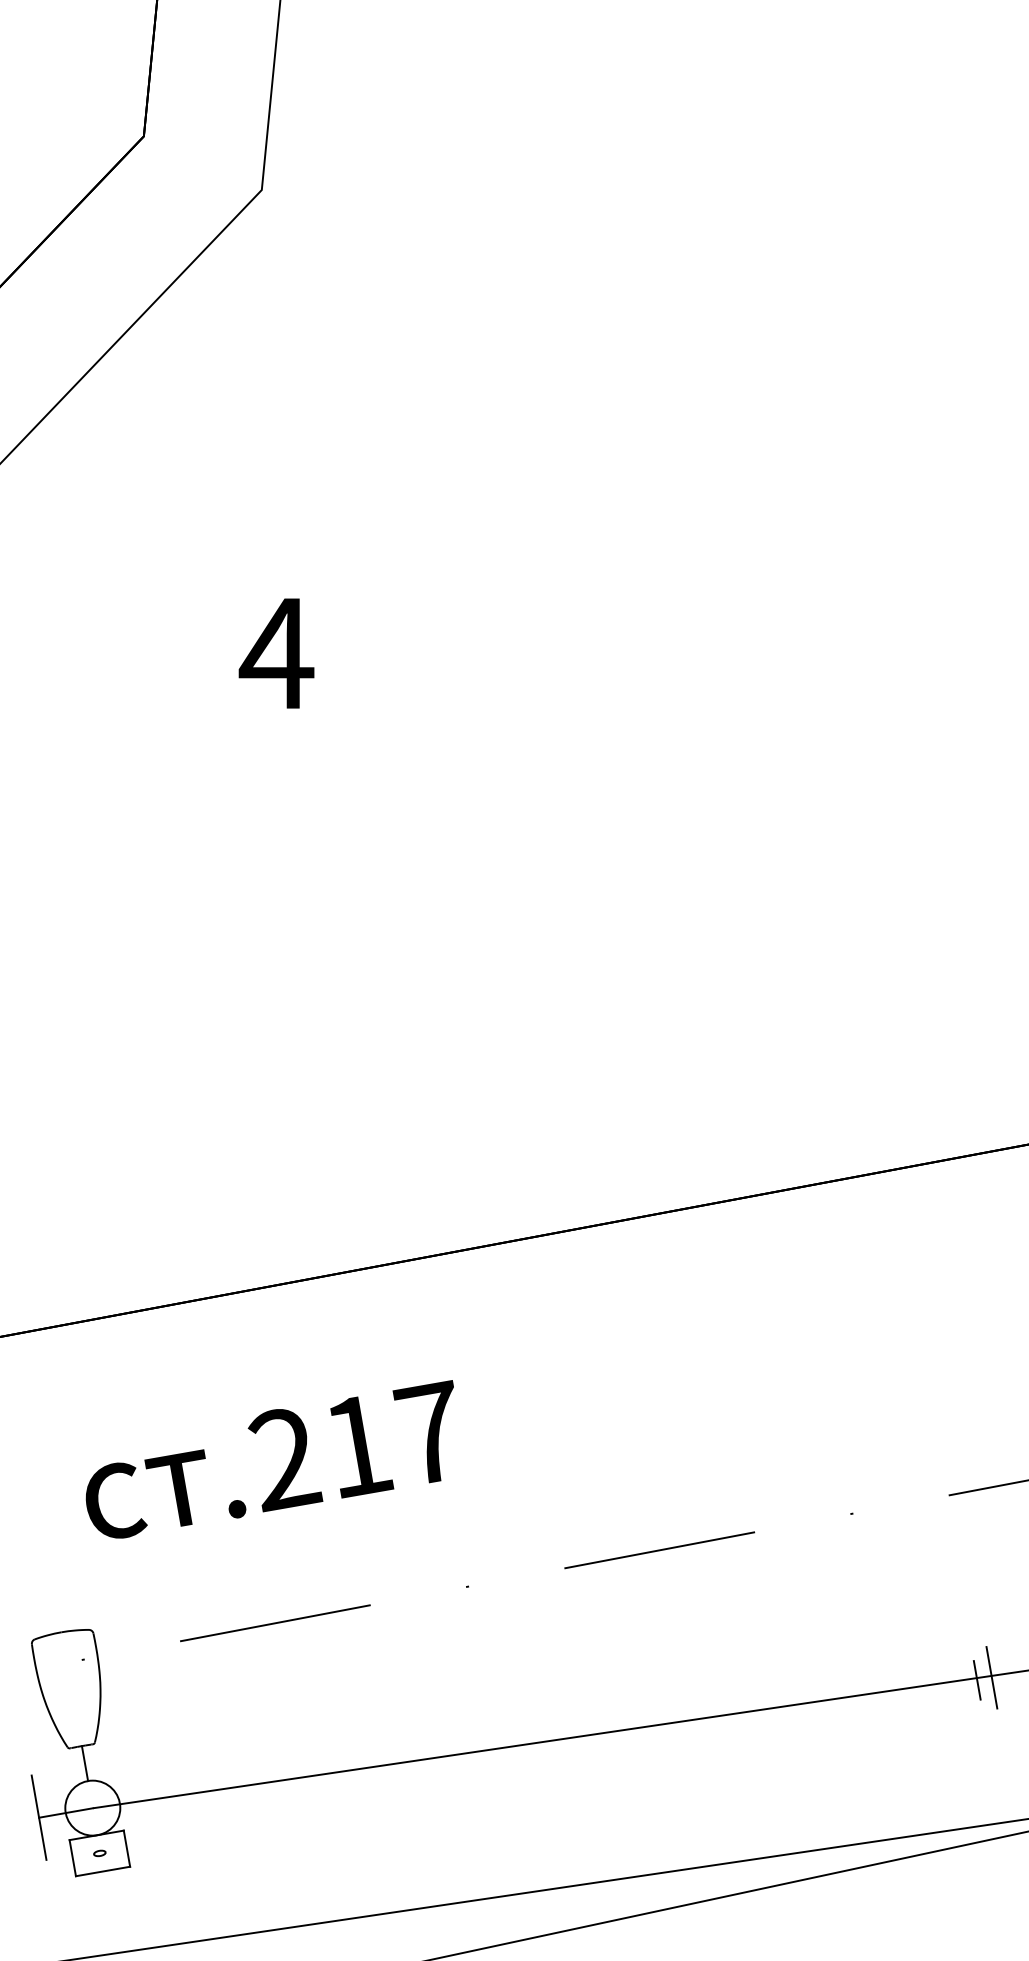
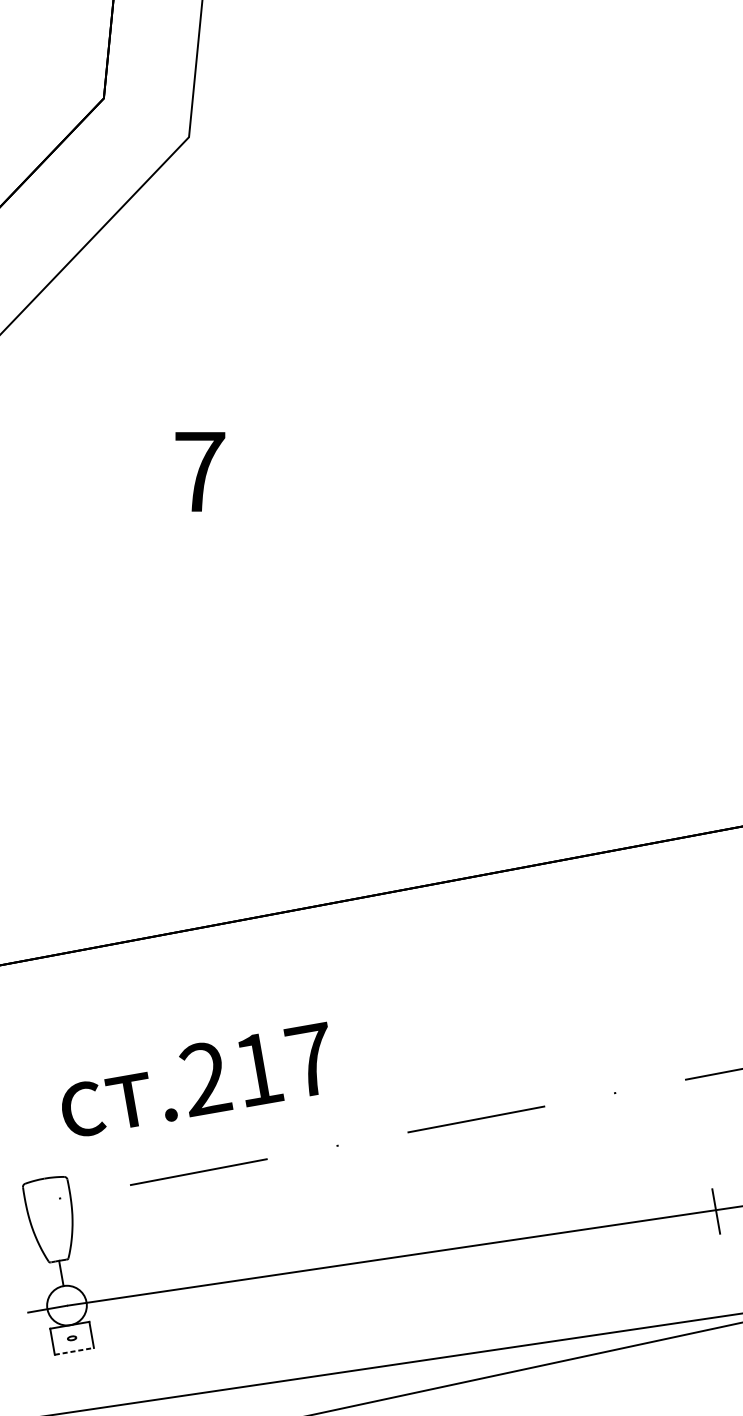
text: (276, 653) -> (199, 471), 4 -> 7
text: (269, 1459) -> (194, 1079), moved
line: (976, 1680) -> (705, 1213), removed
line: (38, 1817) -> (27, 1312), removed
line: (103, 1871) -> (74, 1351), solid -> dashed

